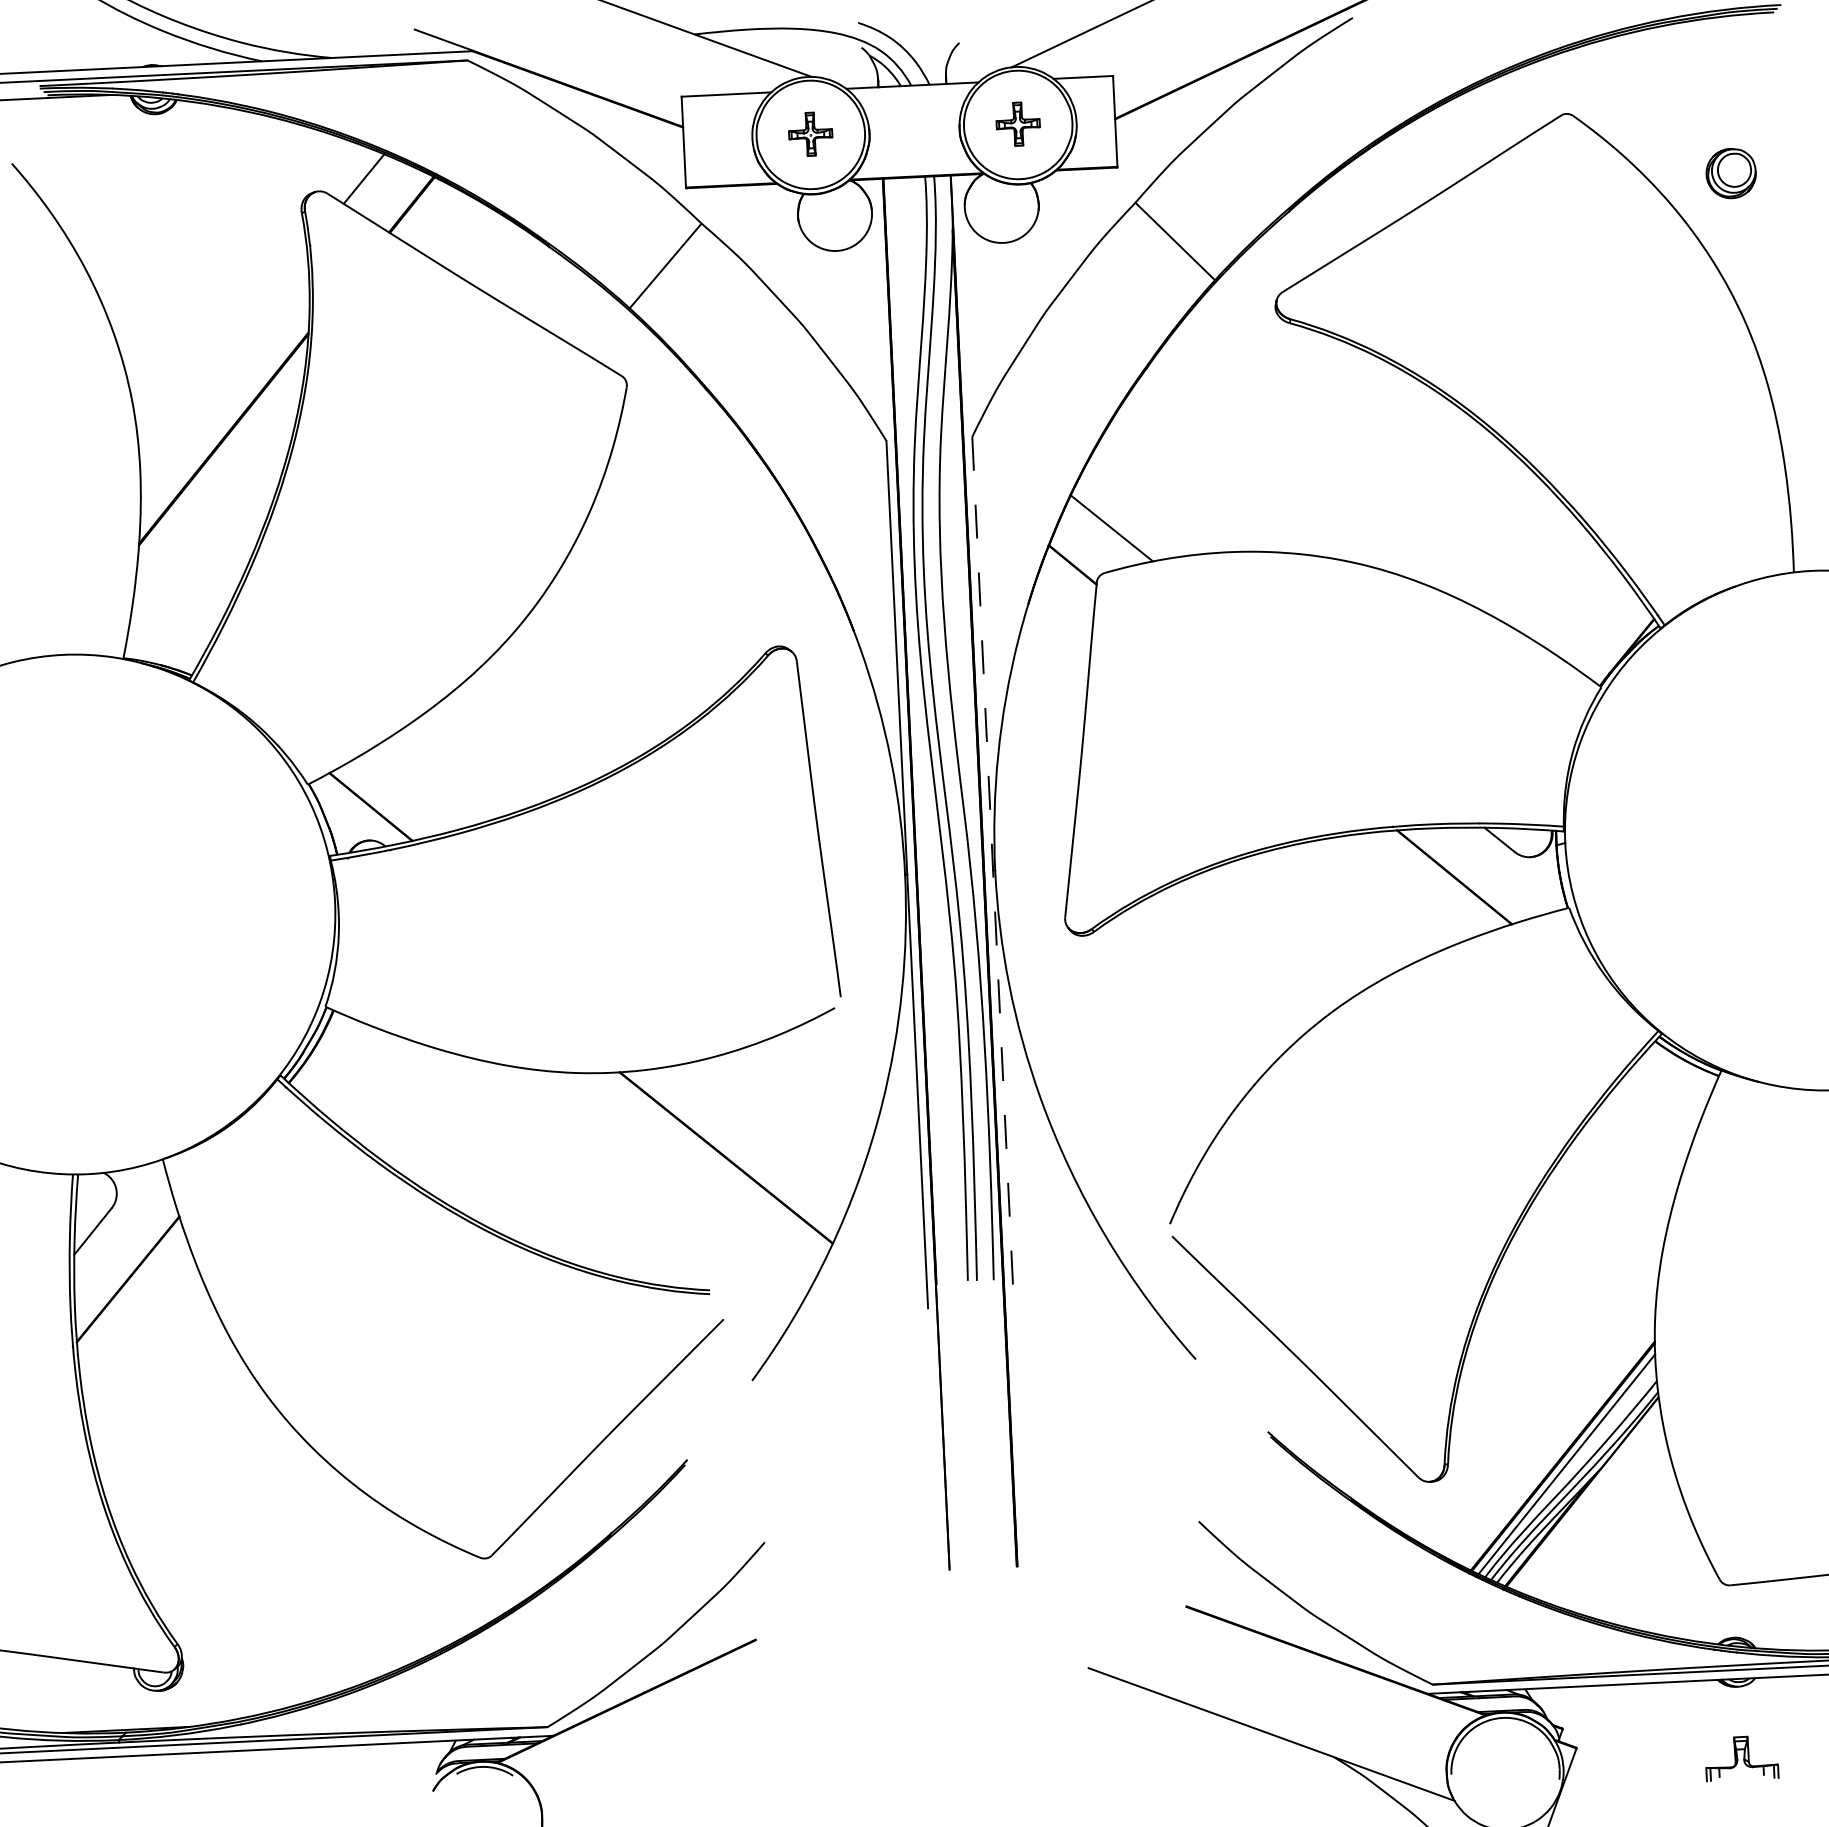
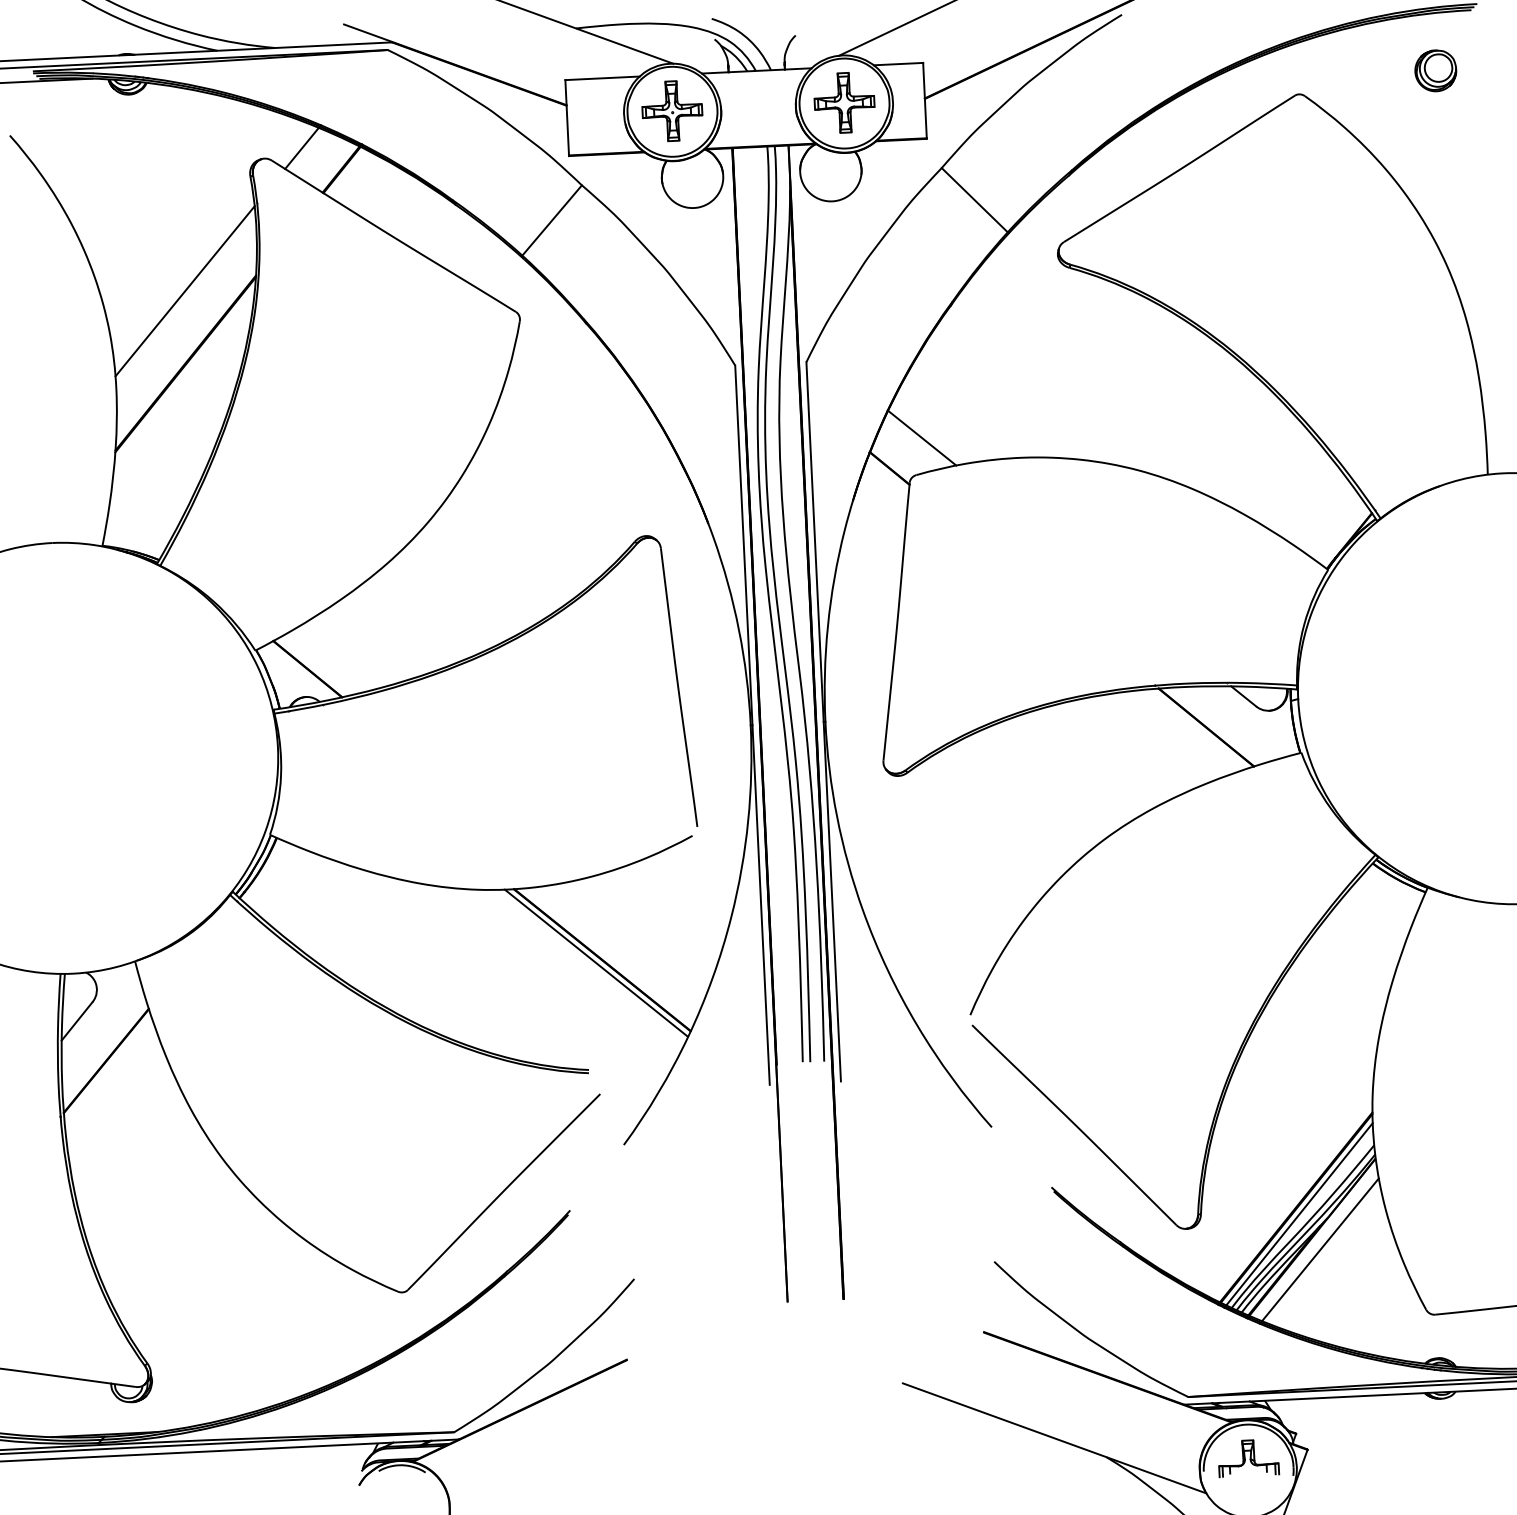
part: (1018, 123) -> (844, 102), size x1.67
part: (810, 134) -> (672, 111), size x1.67
part: (1730, 173) -> (1435, 70), moved
line: (222, 351) -> (184, 291), added
line: (992, 871) -> (823, 722), dashed -> solid
line: (717, 1160) -> (595, 962), added
line: (1592, 1506) -> (1320, 1249), added
part: (1742, 1758) -> (1249, 1458), moved

